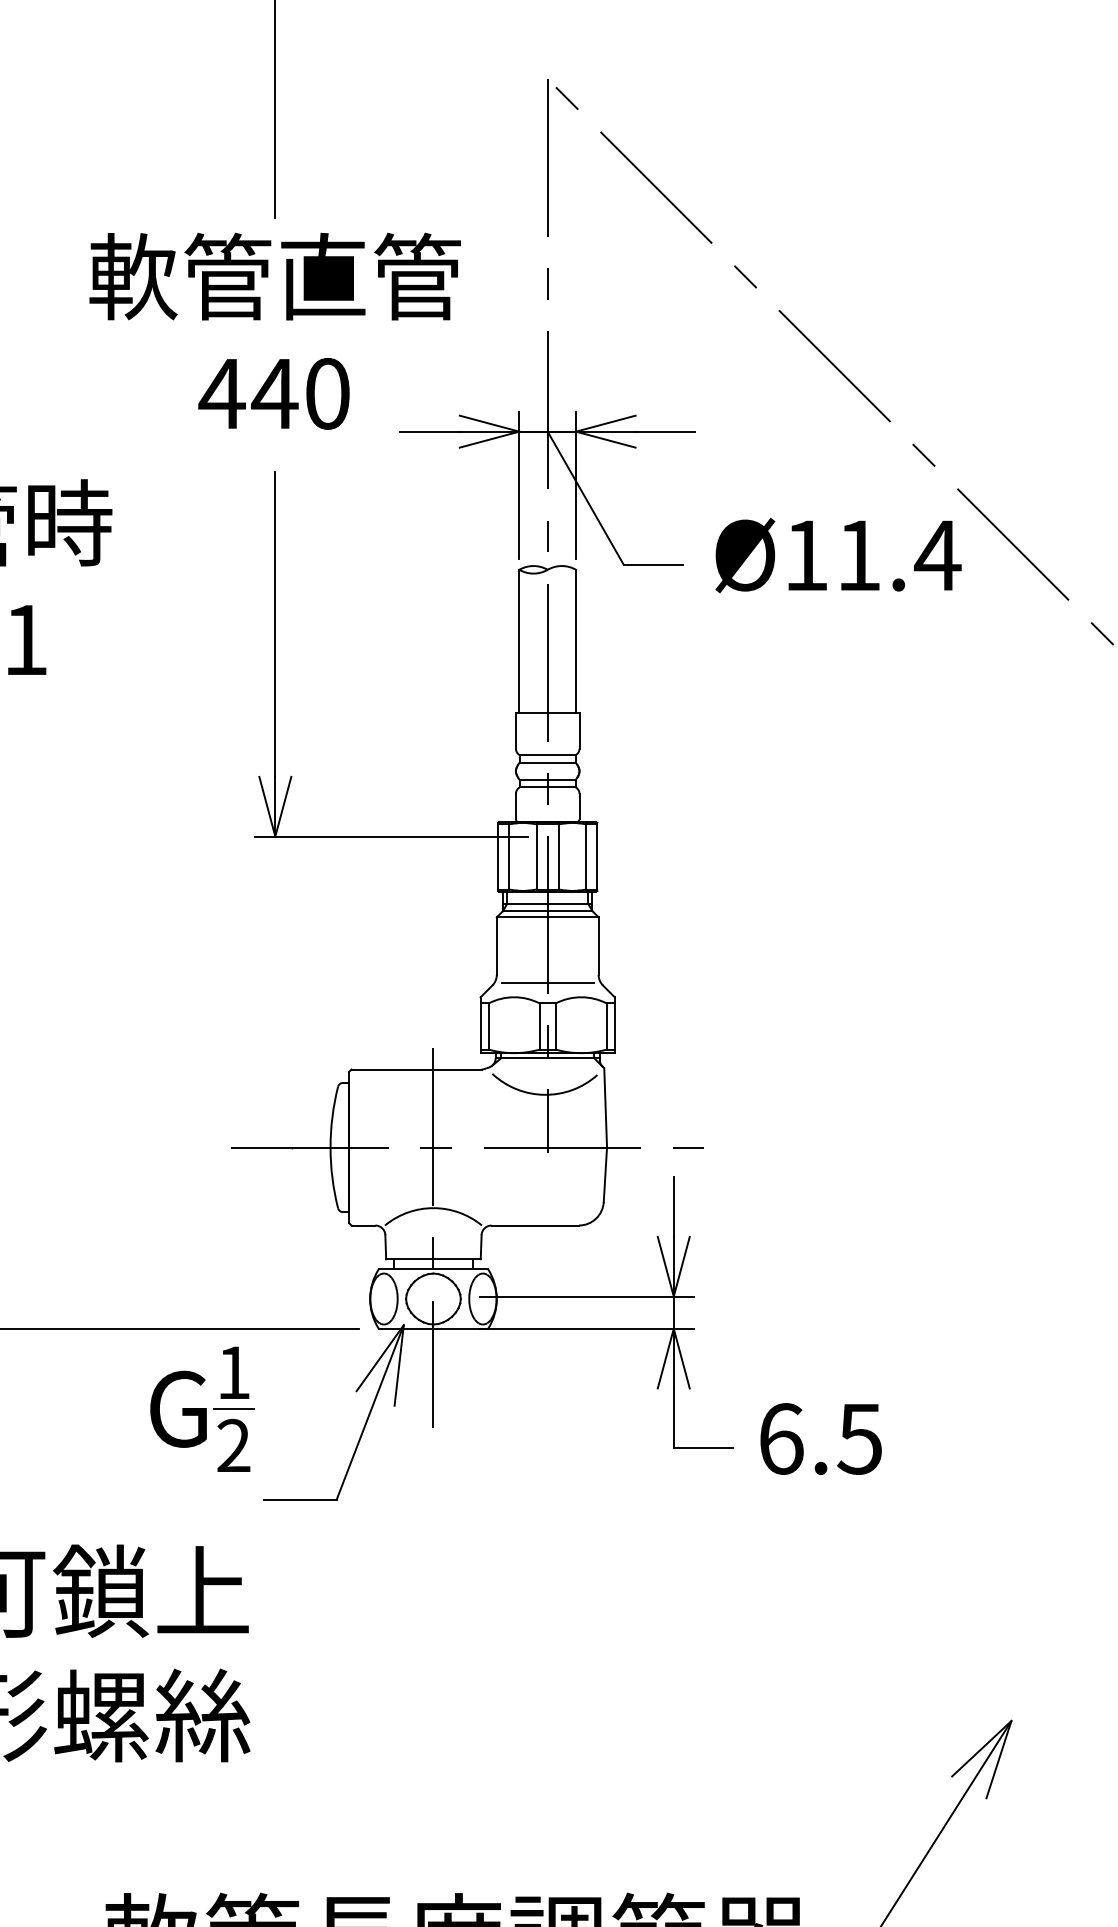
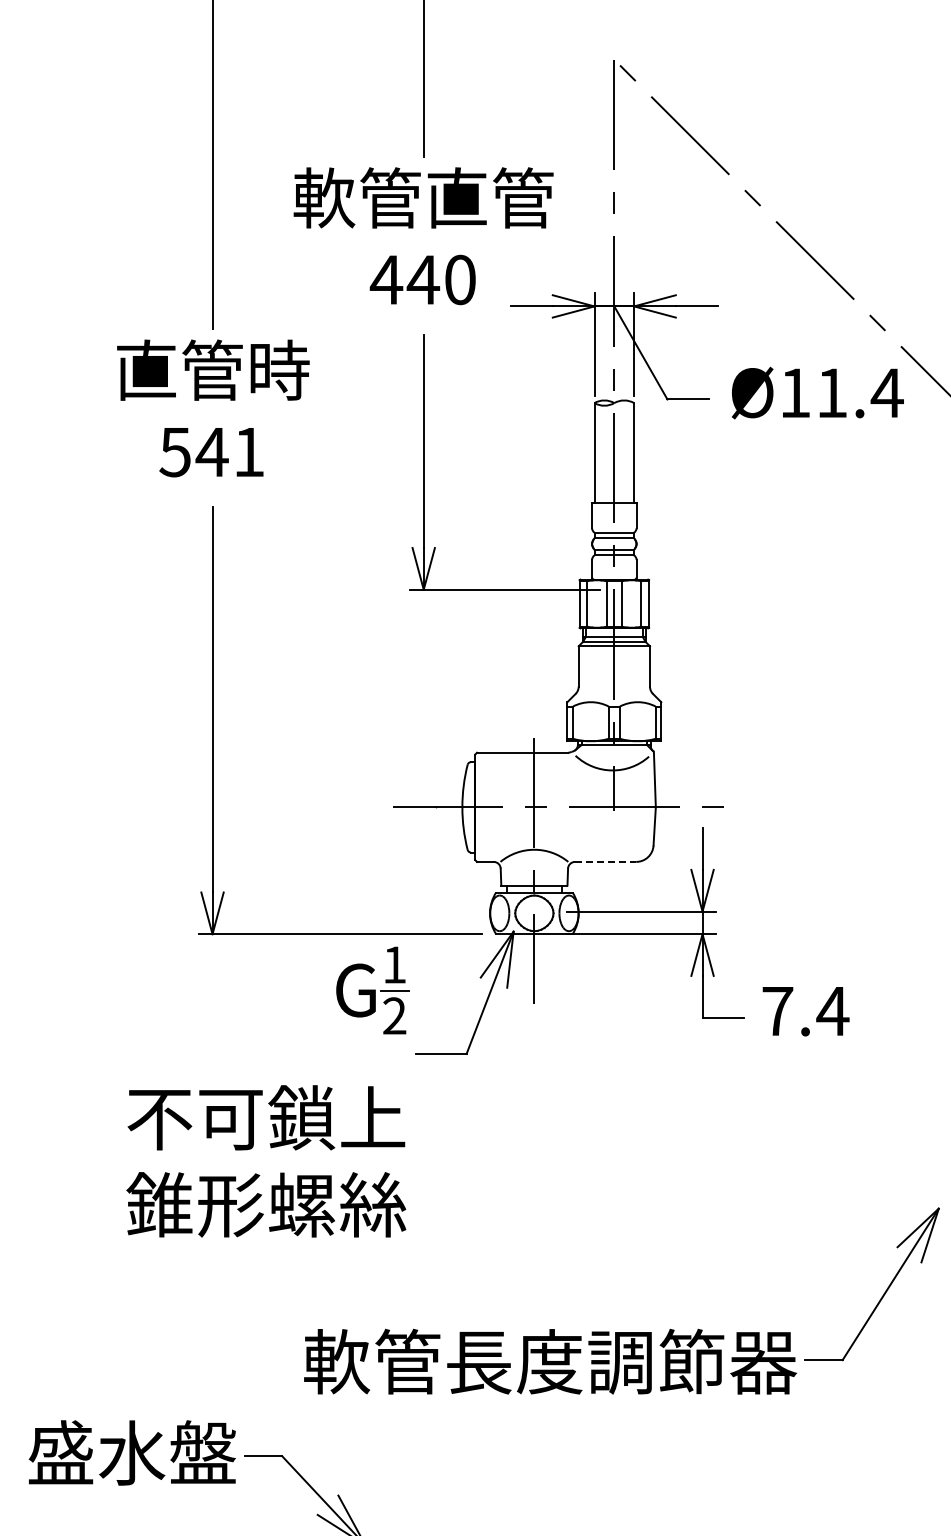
line: (547, 983) -> (614, 692), removed
line: (535, 1224) -> (605, 861), solid -> dashed
text: (820, 1439) -> (805, 1011), 6.5 -> 7.4

